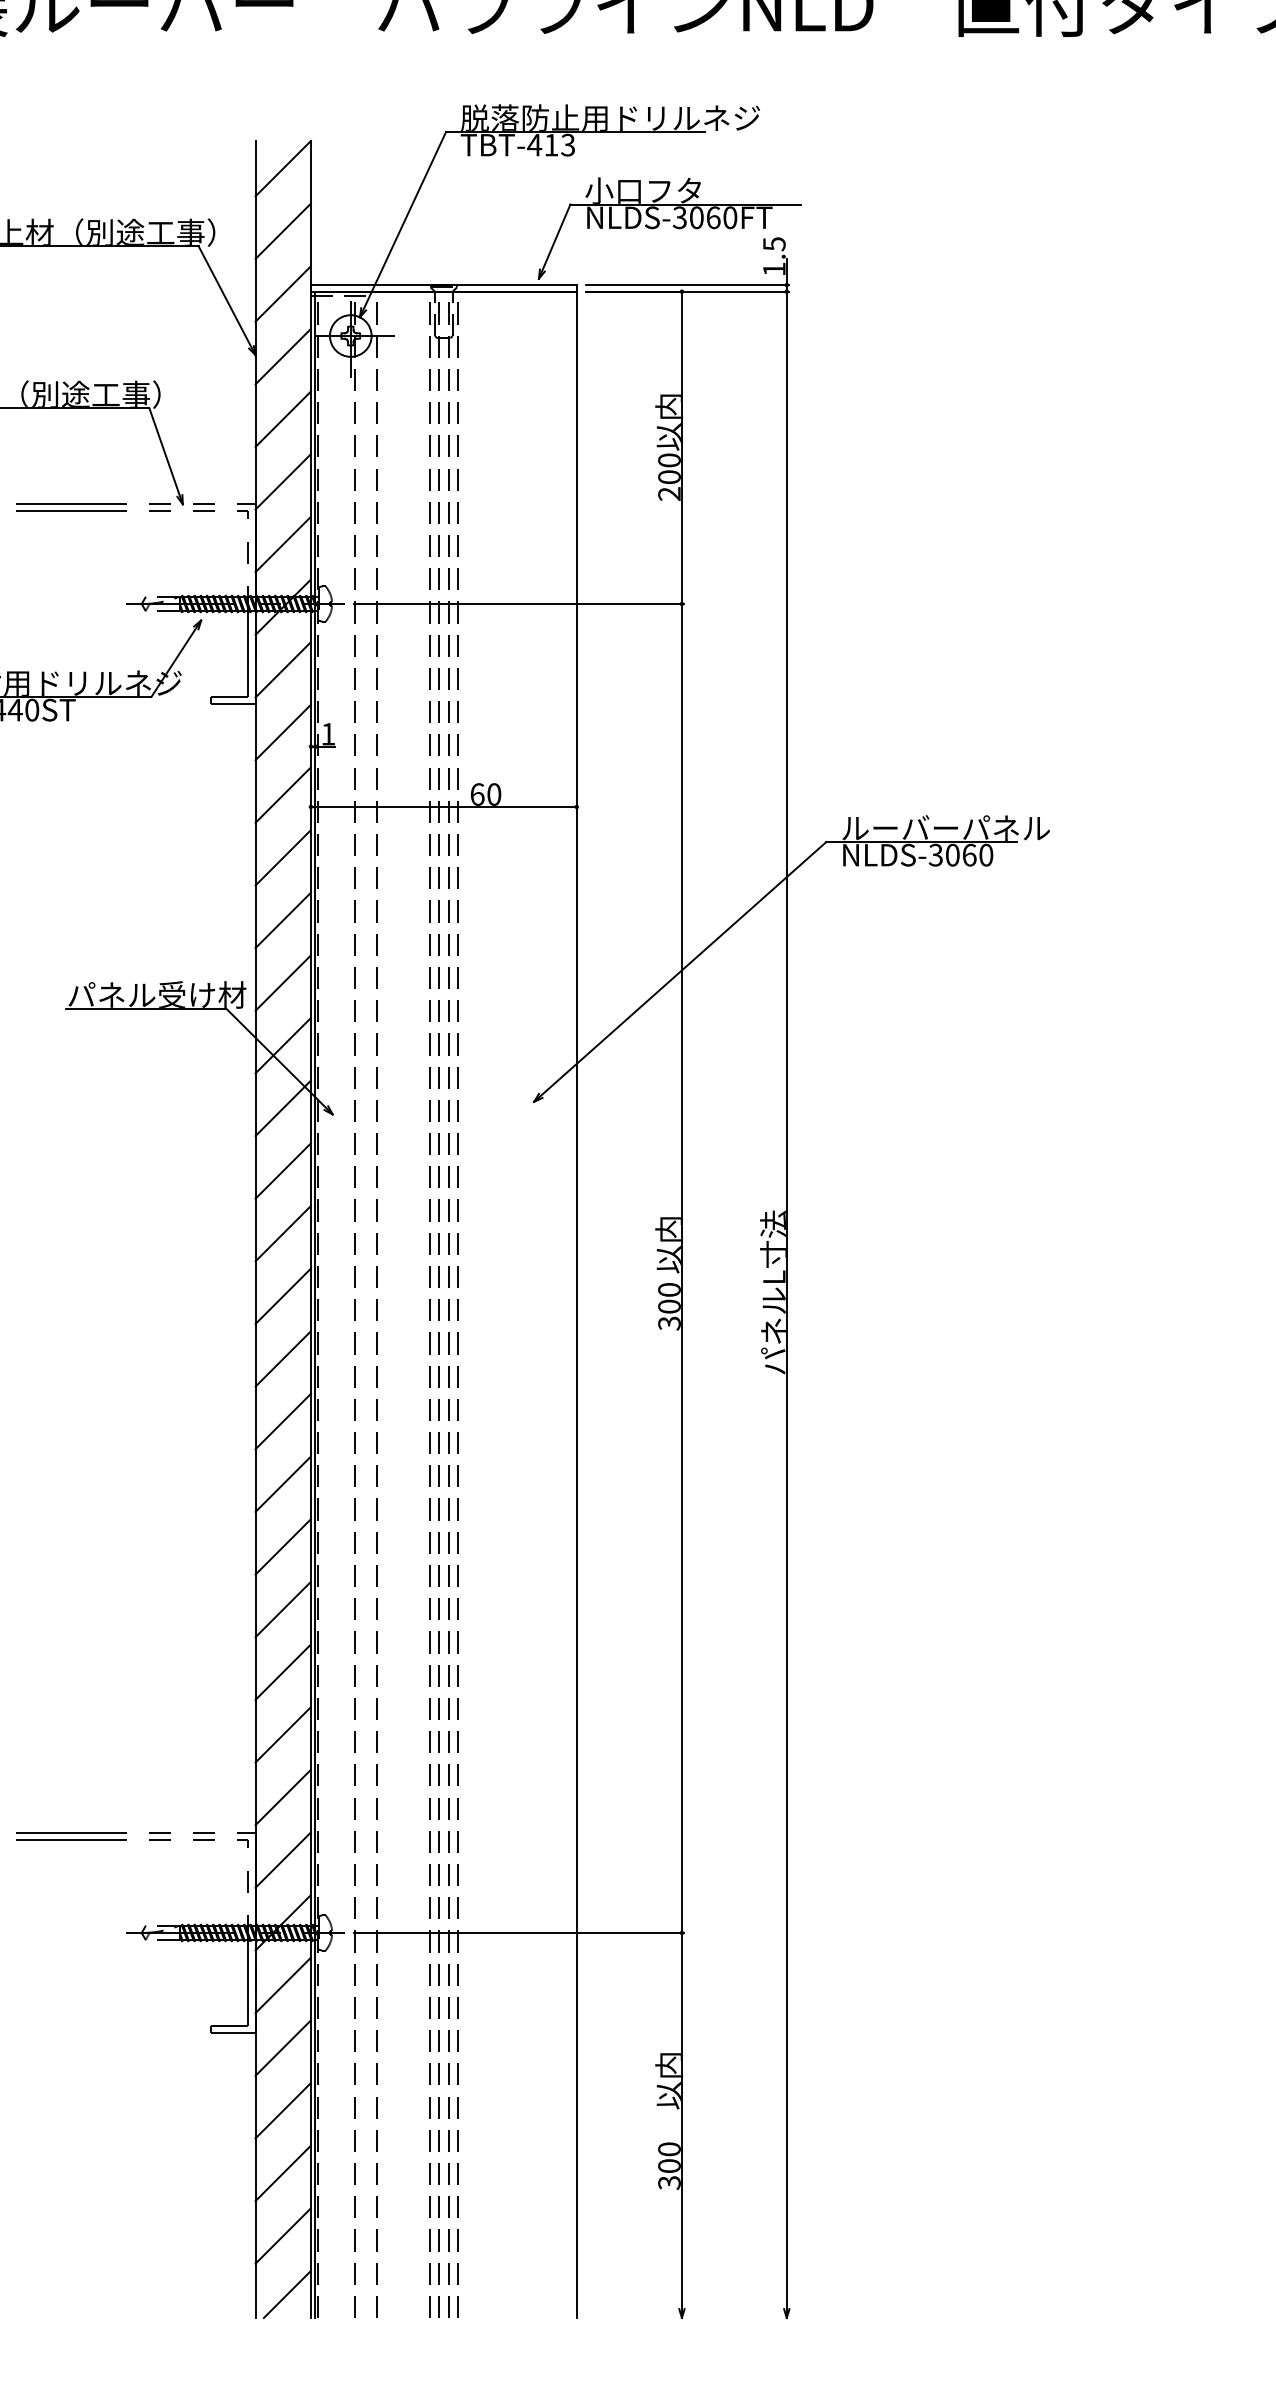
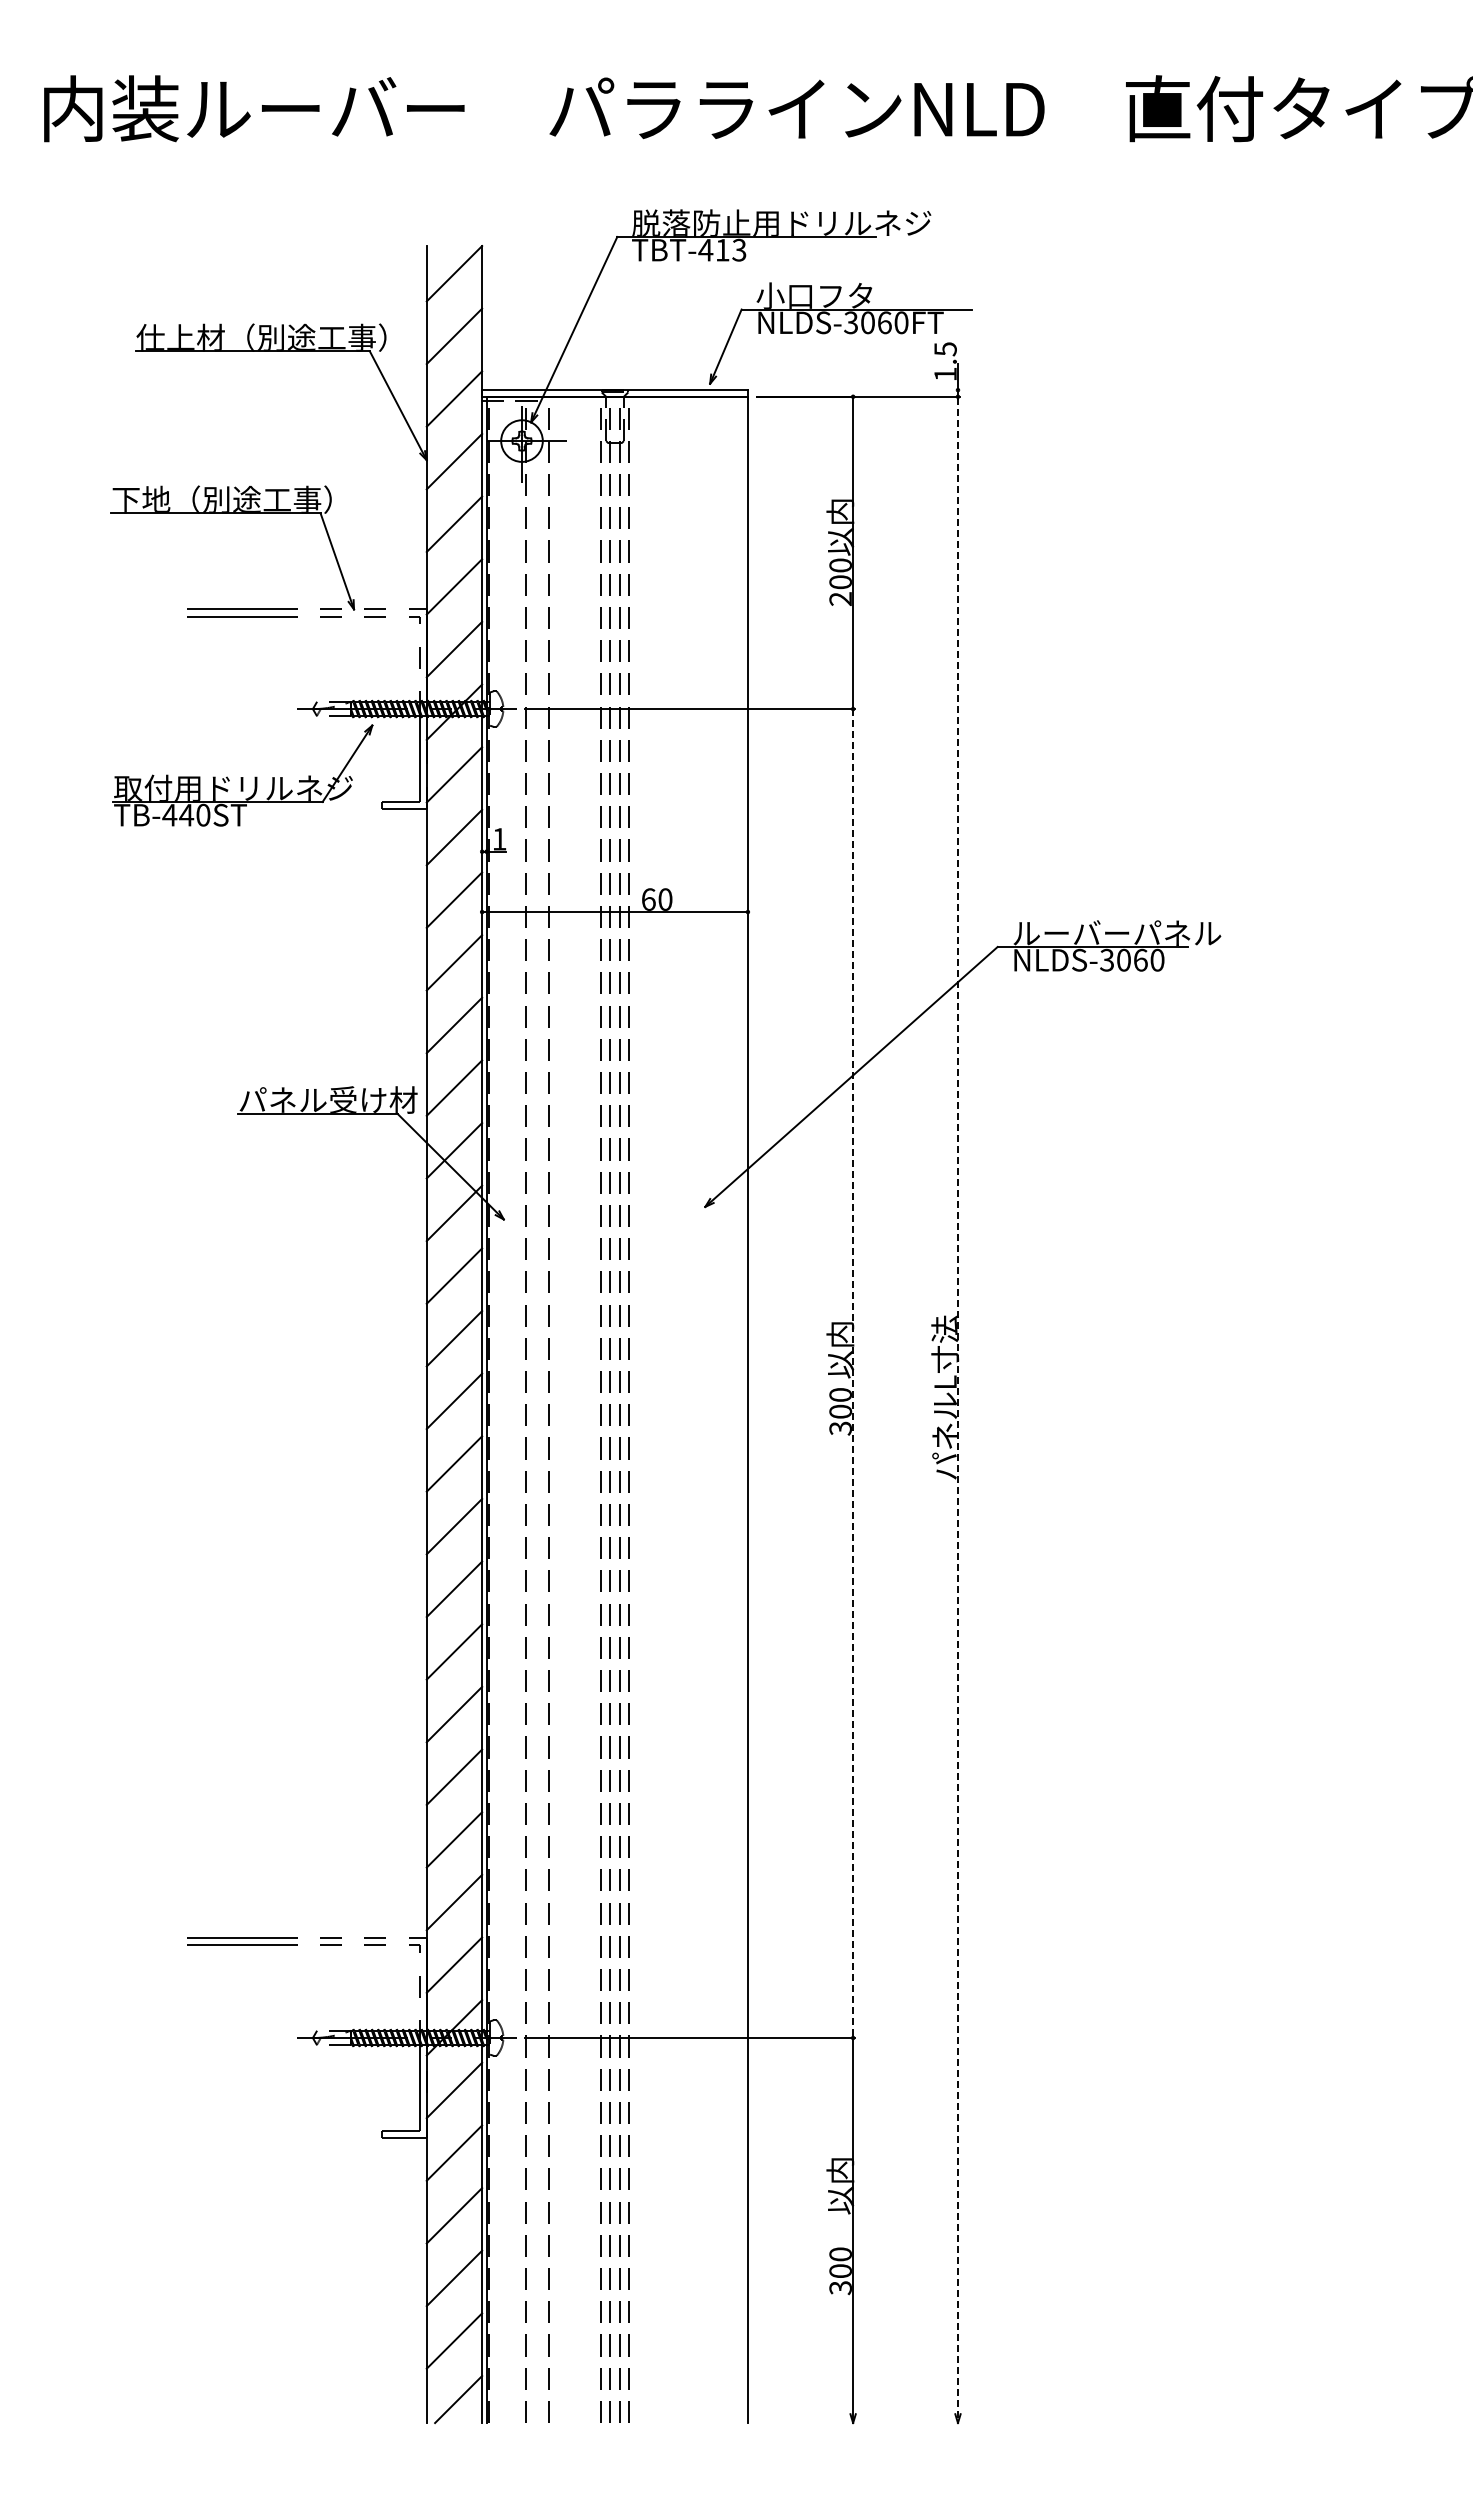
line: (687, 285) -> (858, 390), removed
line: (682, 1269) -> (853, 1374), solid -> dashed
line: (786, 1305) -> (957, 1410), solid -> dashed

